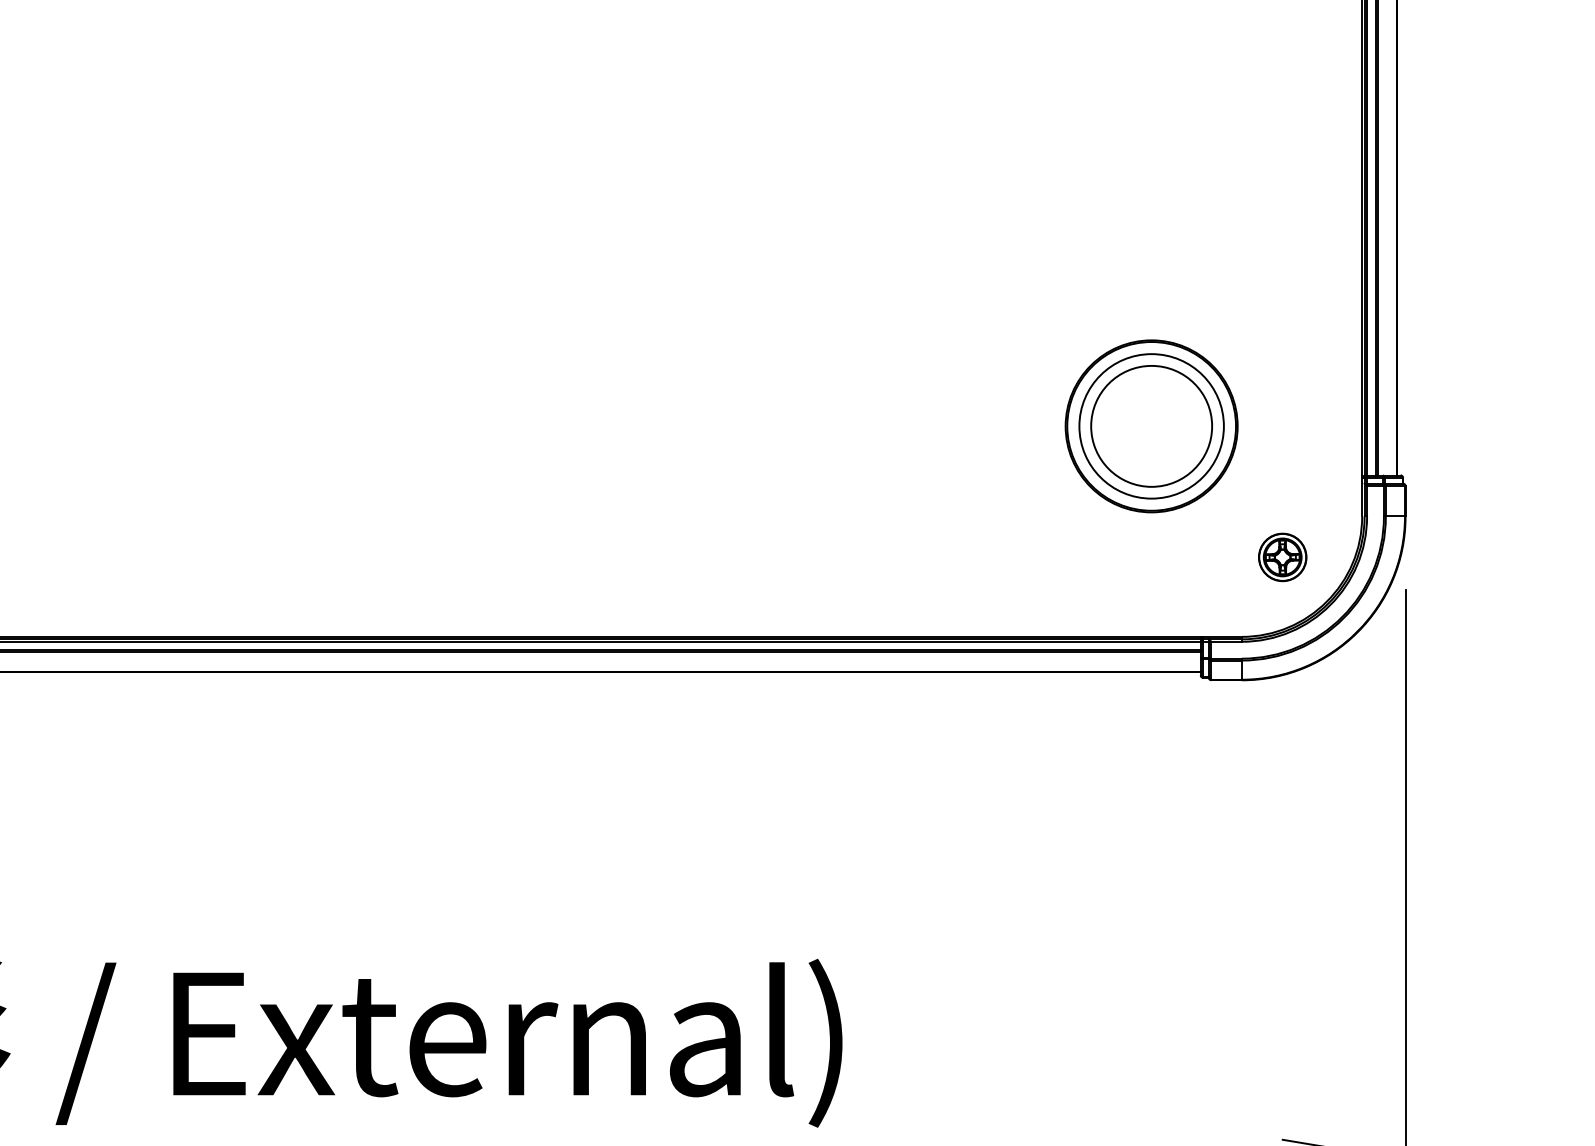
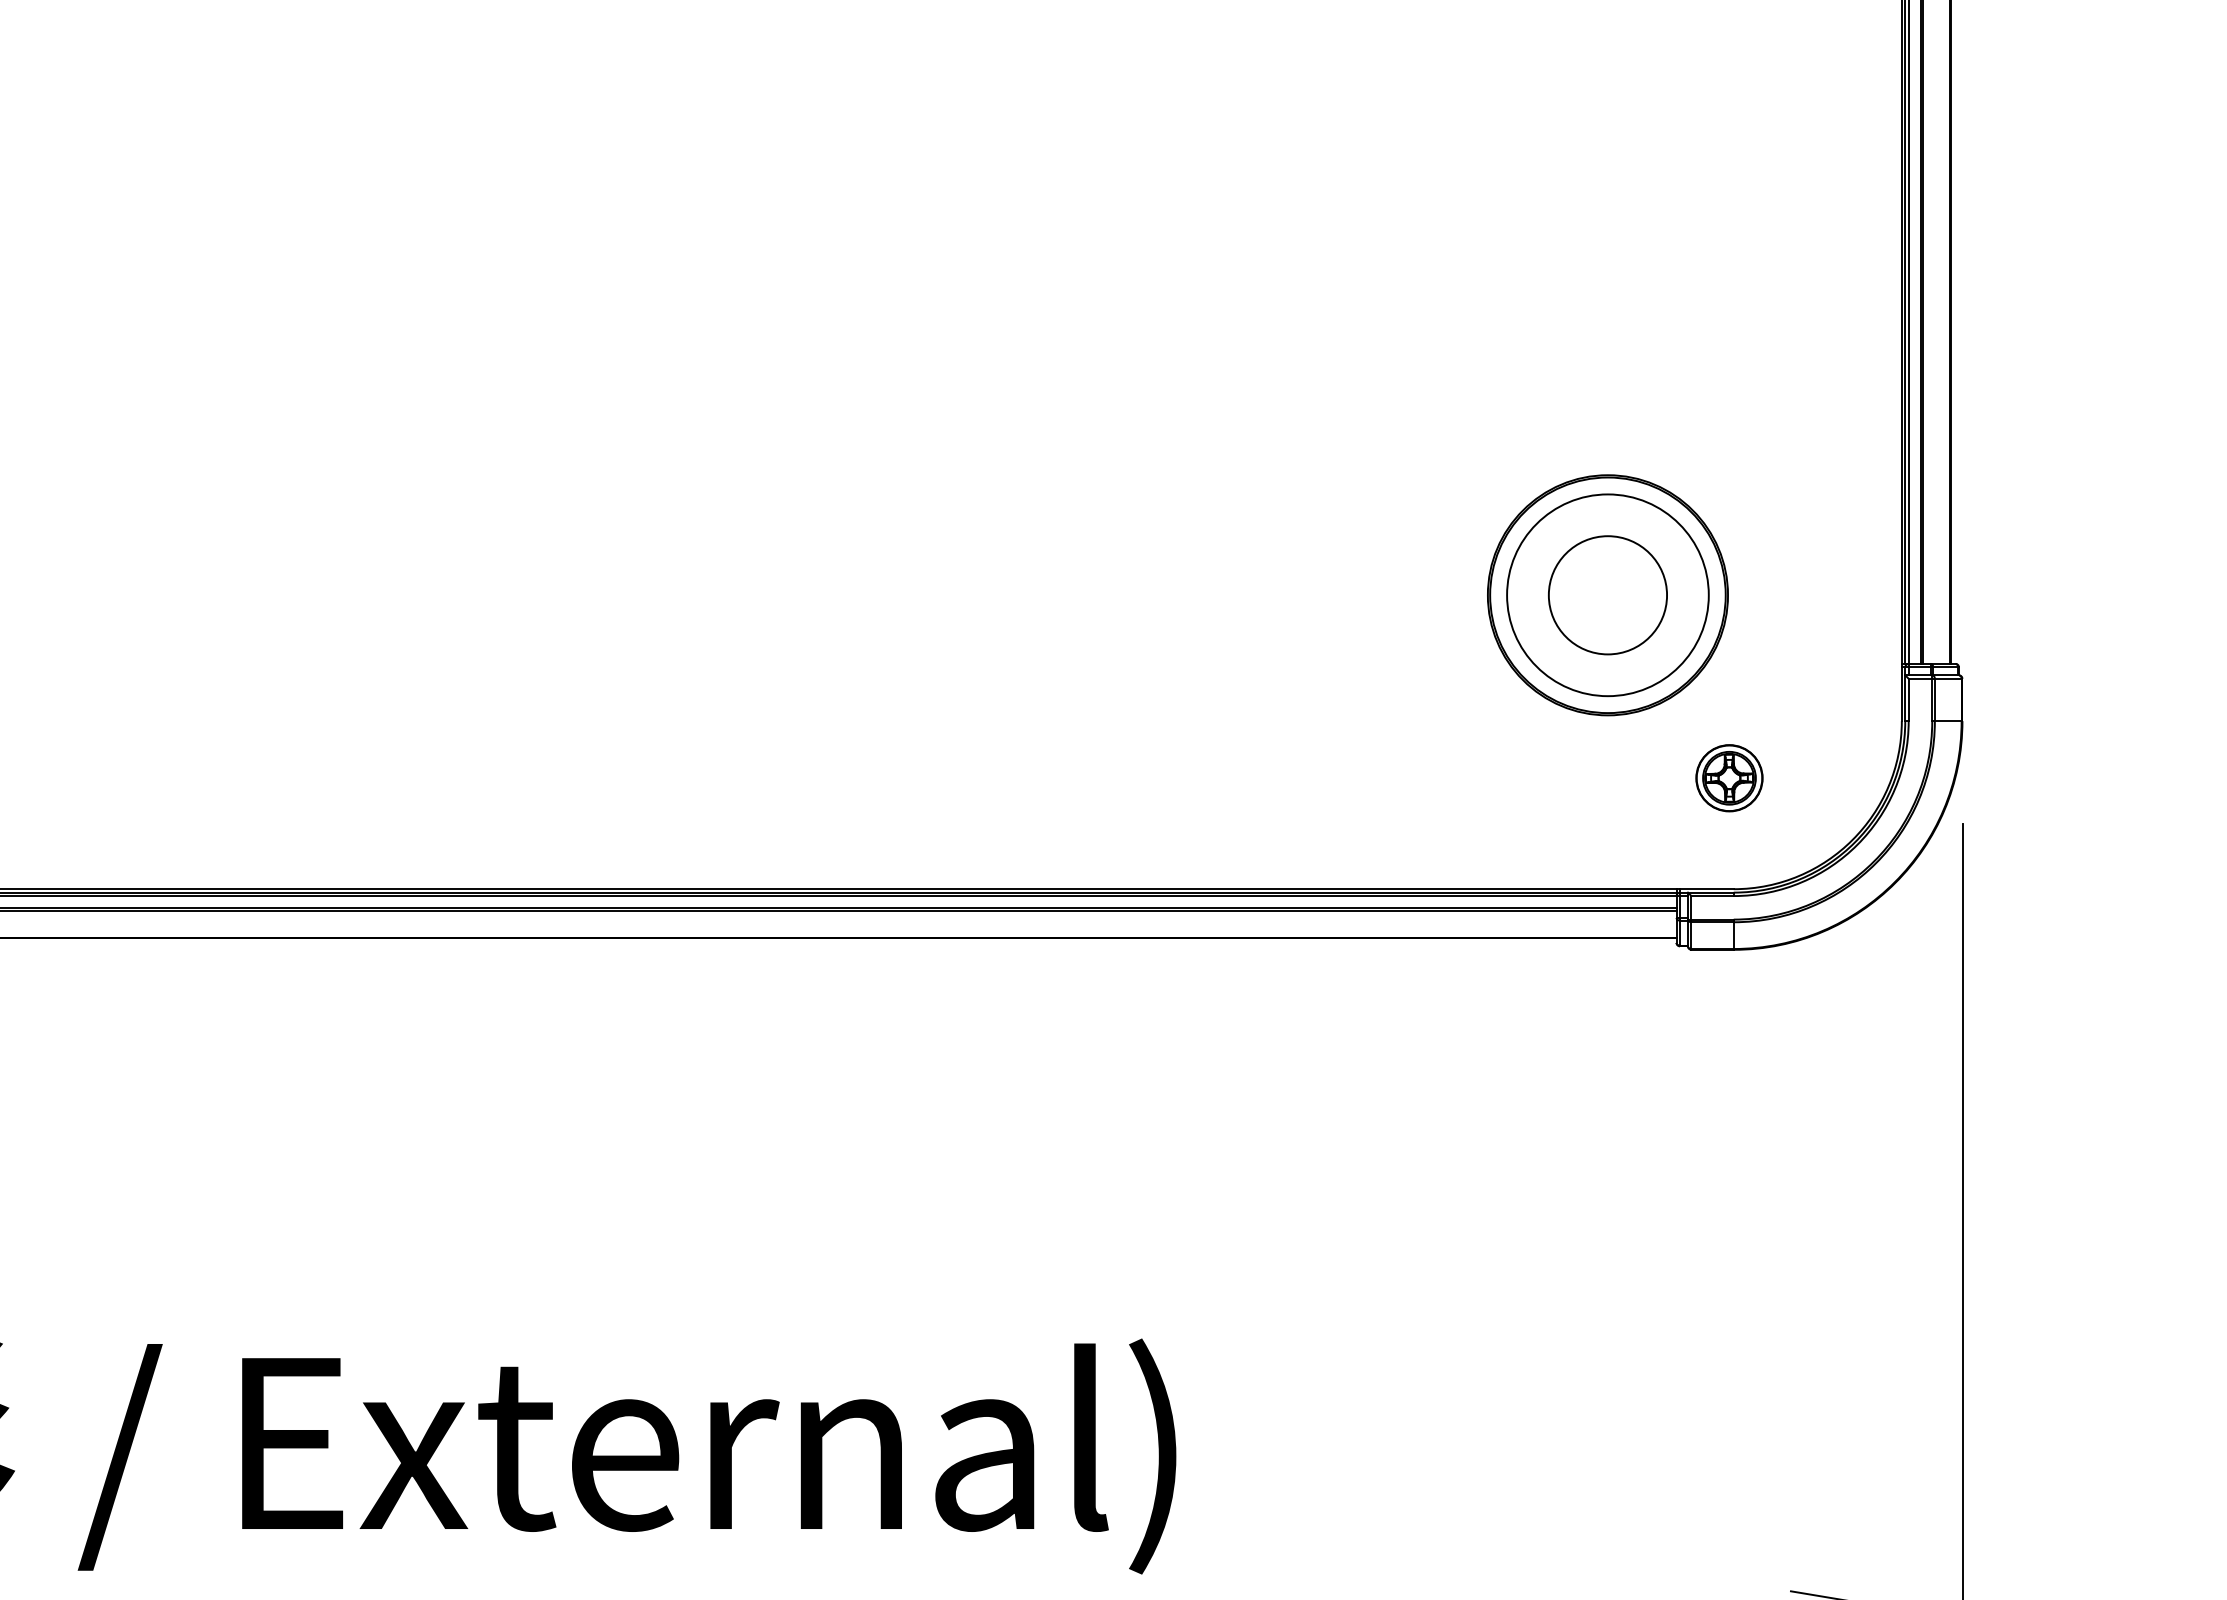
circle: (1151, 425) -> (1607, 594), size x0.7
part: (1282, 557) -> (1729, 778), moved

